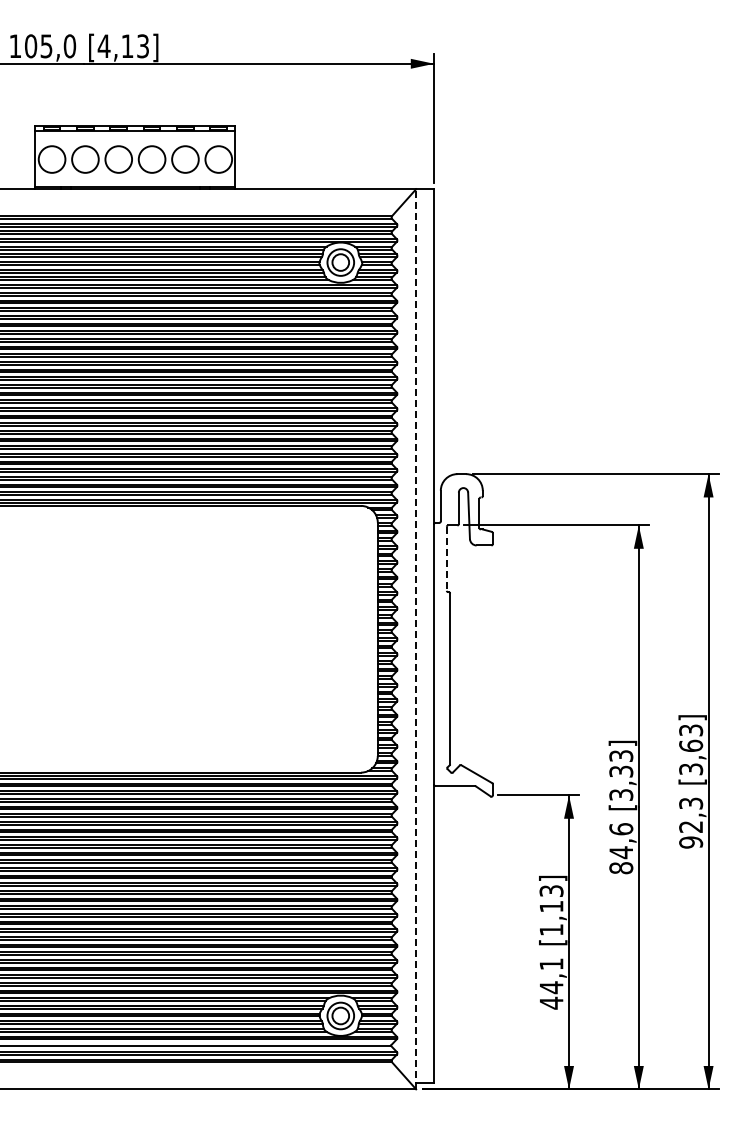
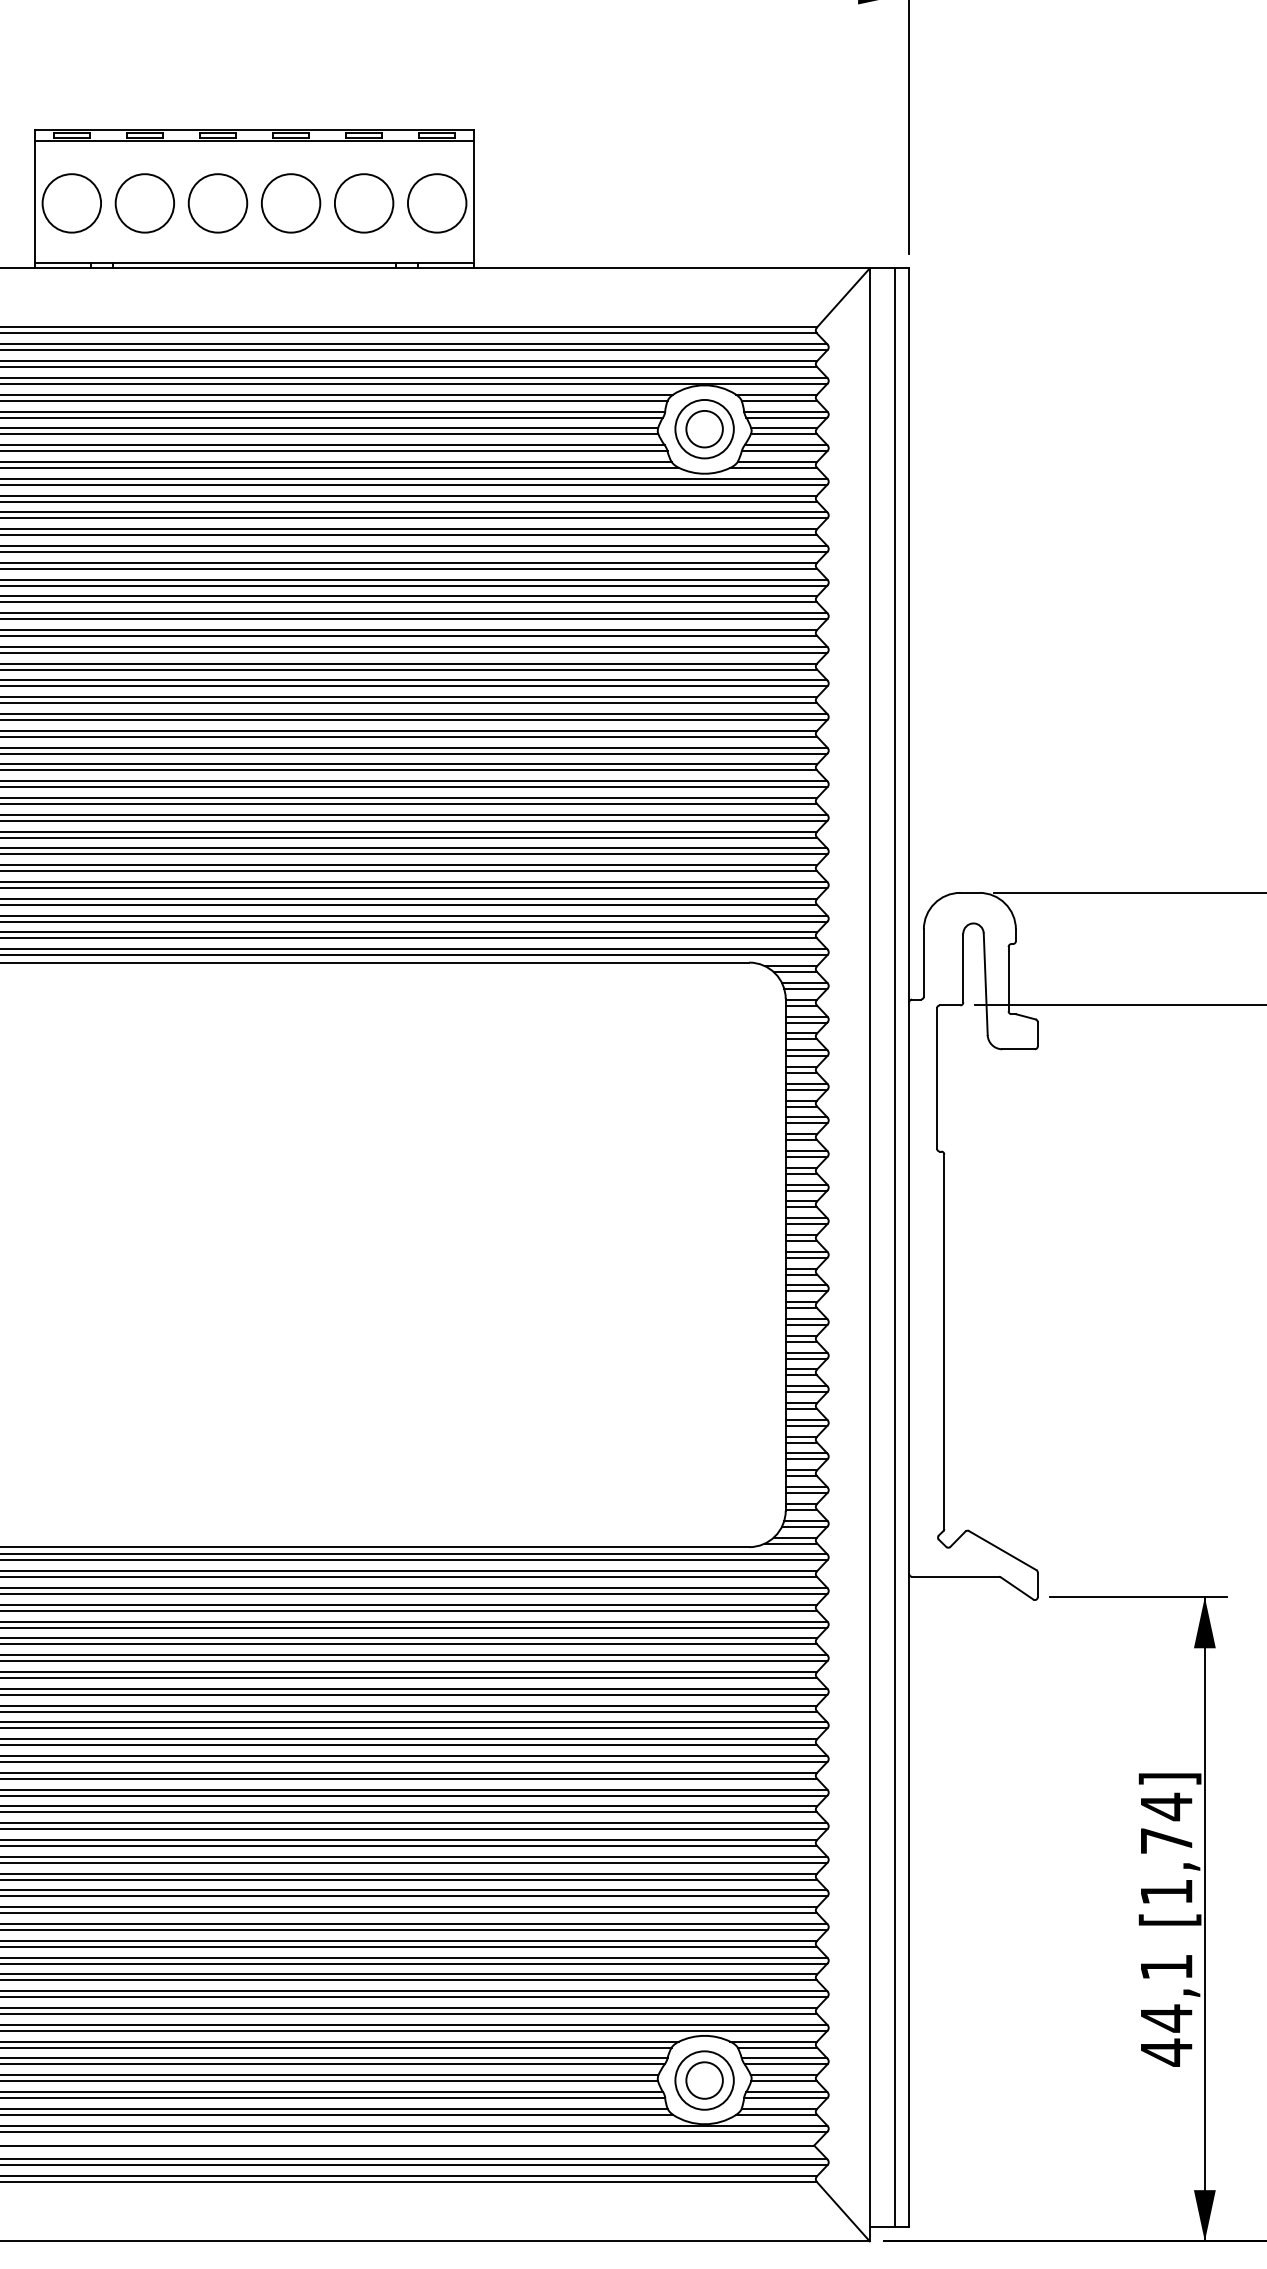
line: (446, 559) -> (936, 1080), dashed -> solid
line: (427, 635) -> (894, 1246), added
line: (416, 638) -> (870, 1253), dashed -> solid
text: (551, 898) -> (1166, 1823), [1,13] -> [1,74]

